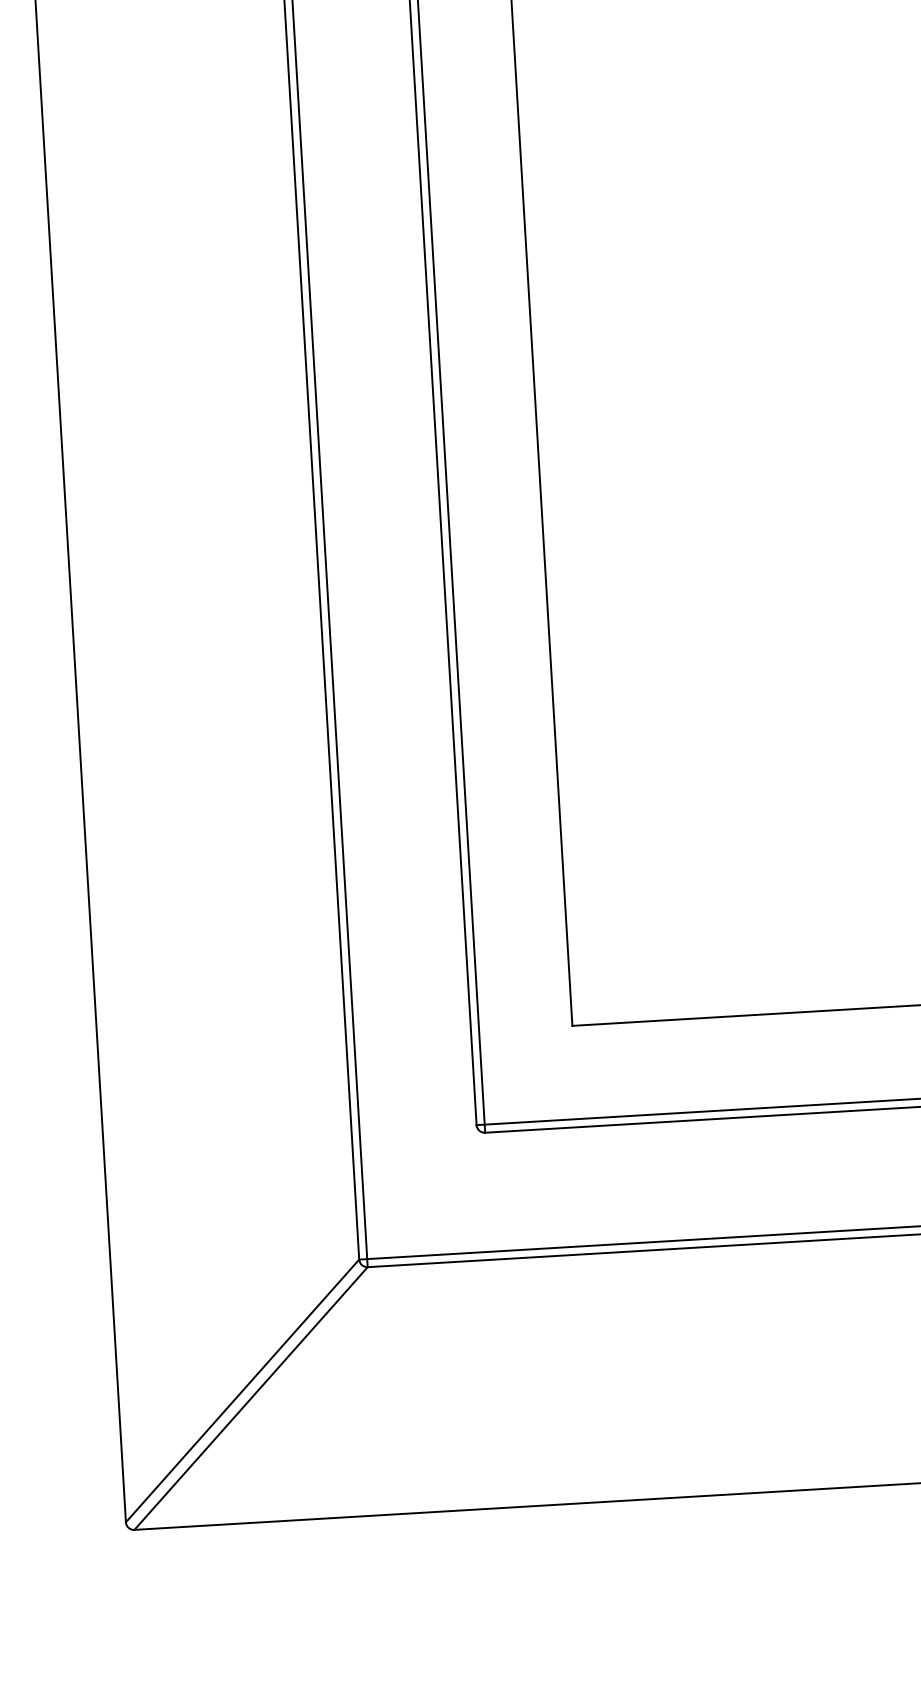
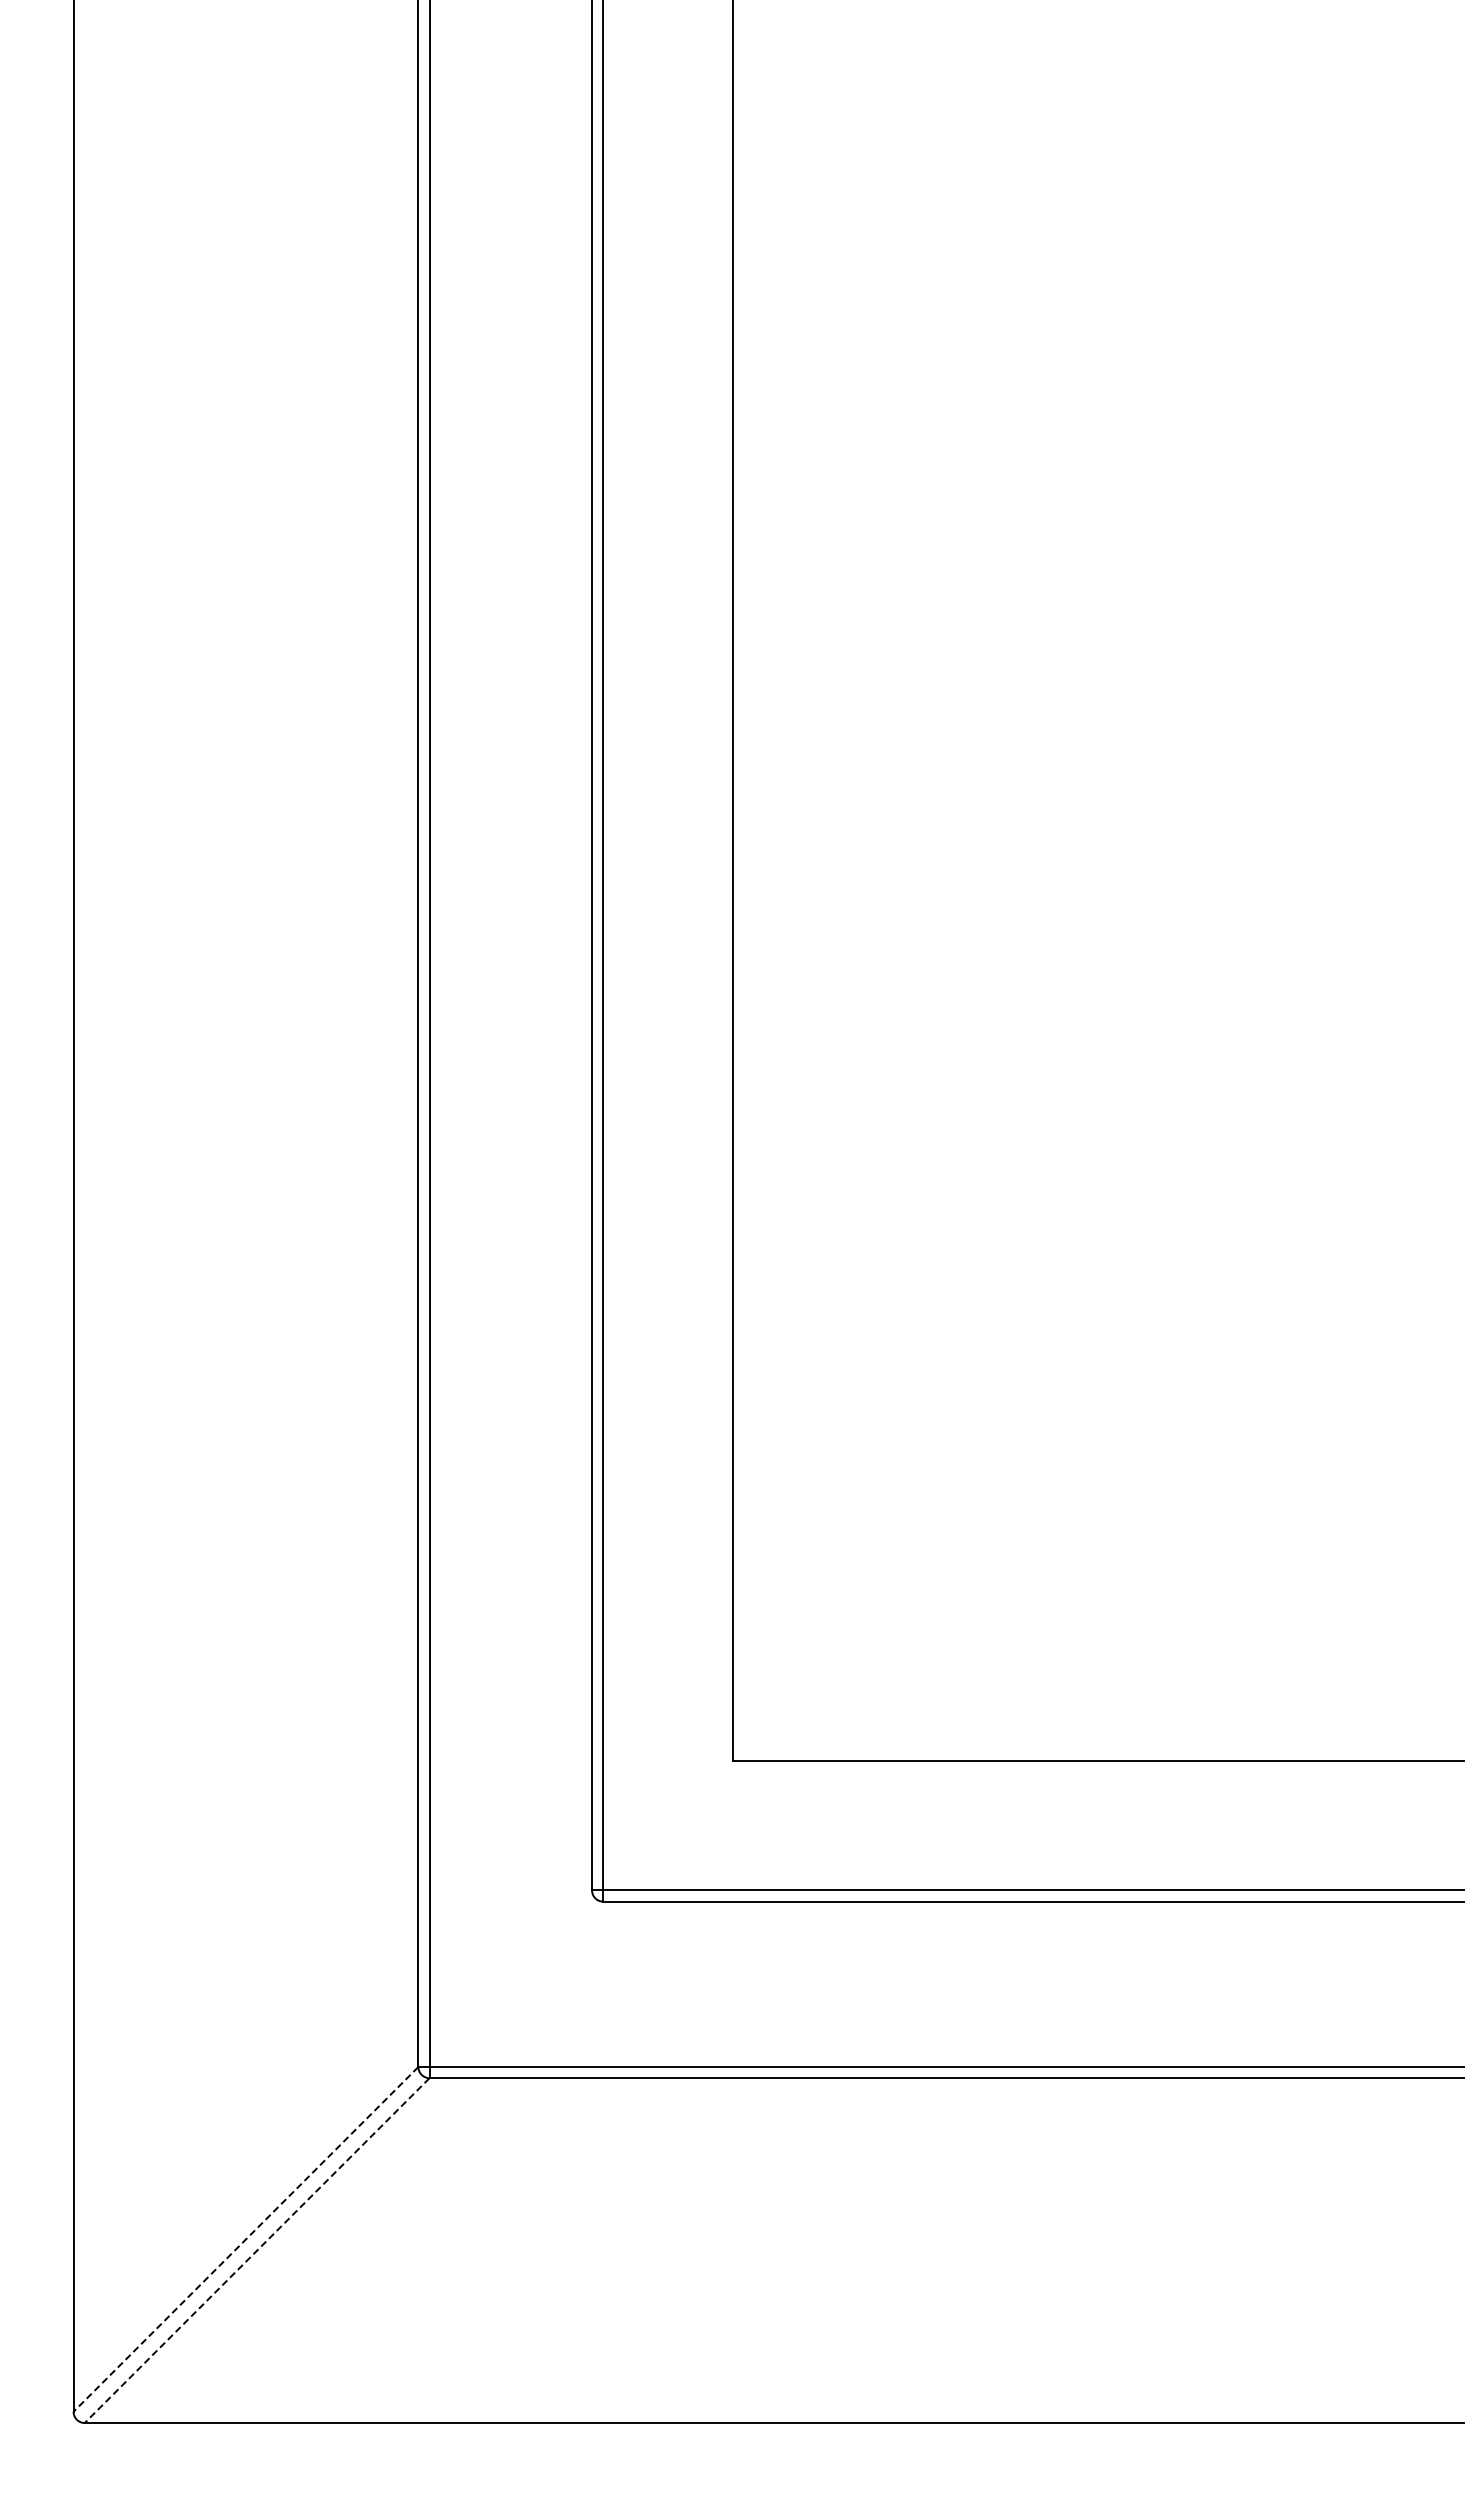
line: (242, 1391) -> (245, 2239), solid -> dashed
line: (251, 1398) -> (257, 2250), solid -> dashed

